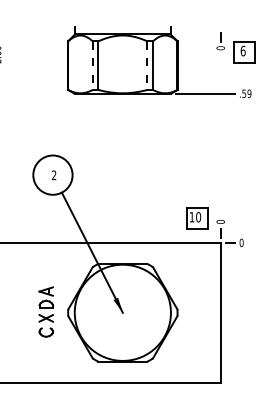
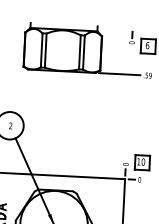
line: (92, 66) -> (41, 51), dashed -> solid
line: (147, 66) -> (80, 53), dashed -> solid
part: (197, 218) -> (142, 162), moved

